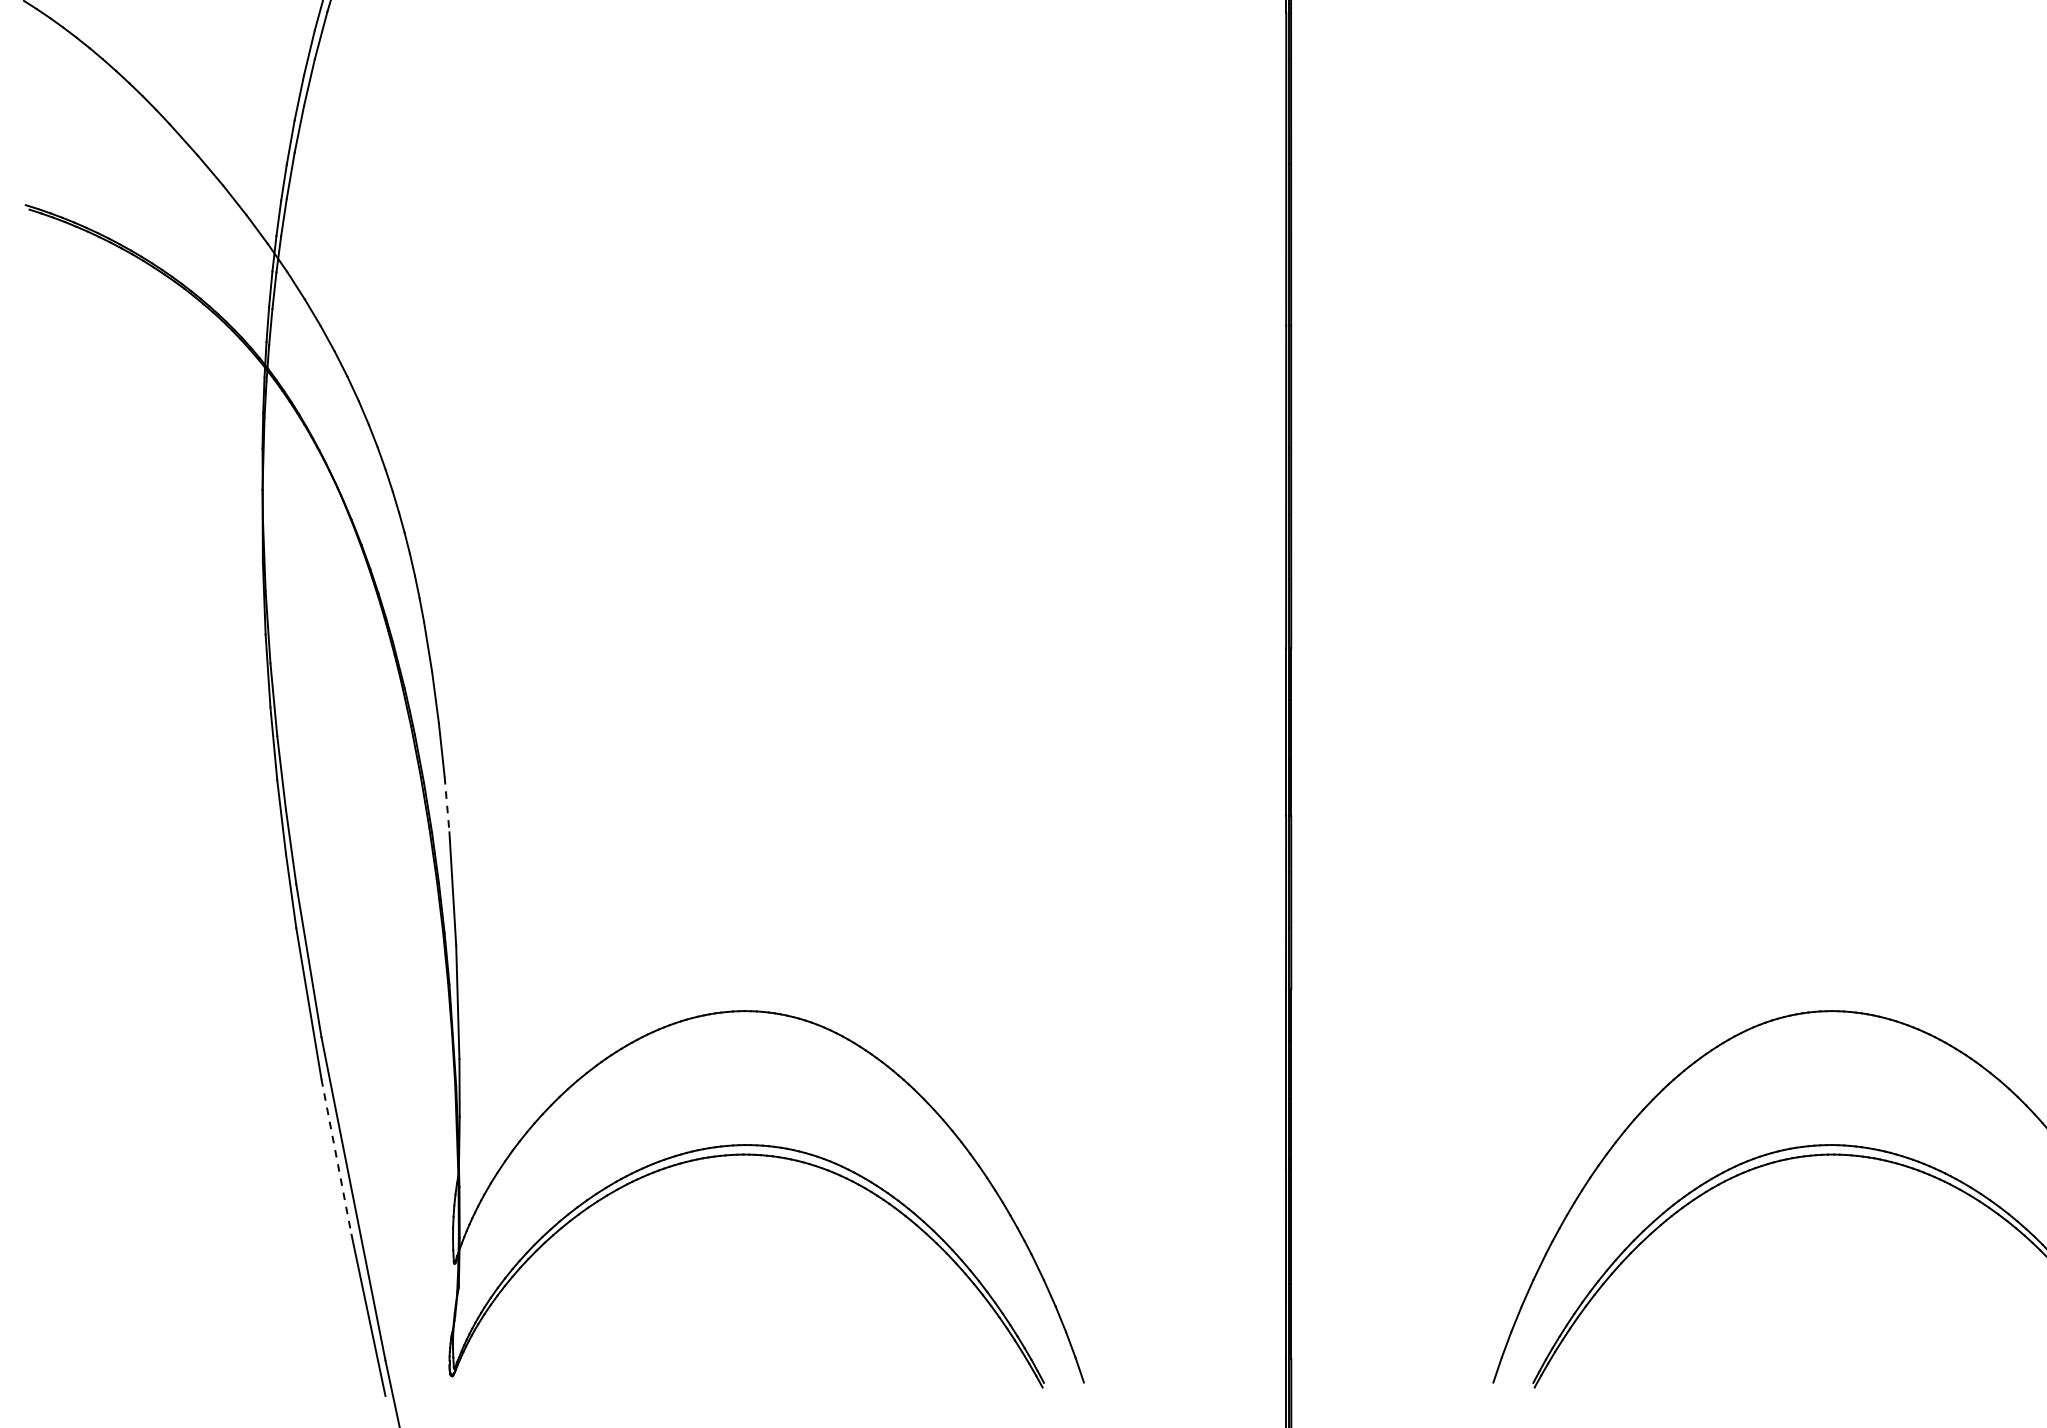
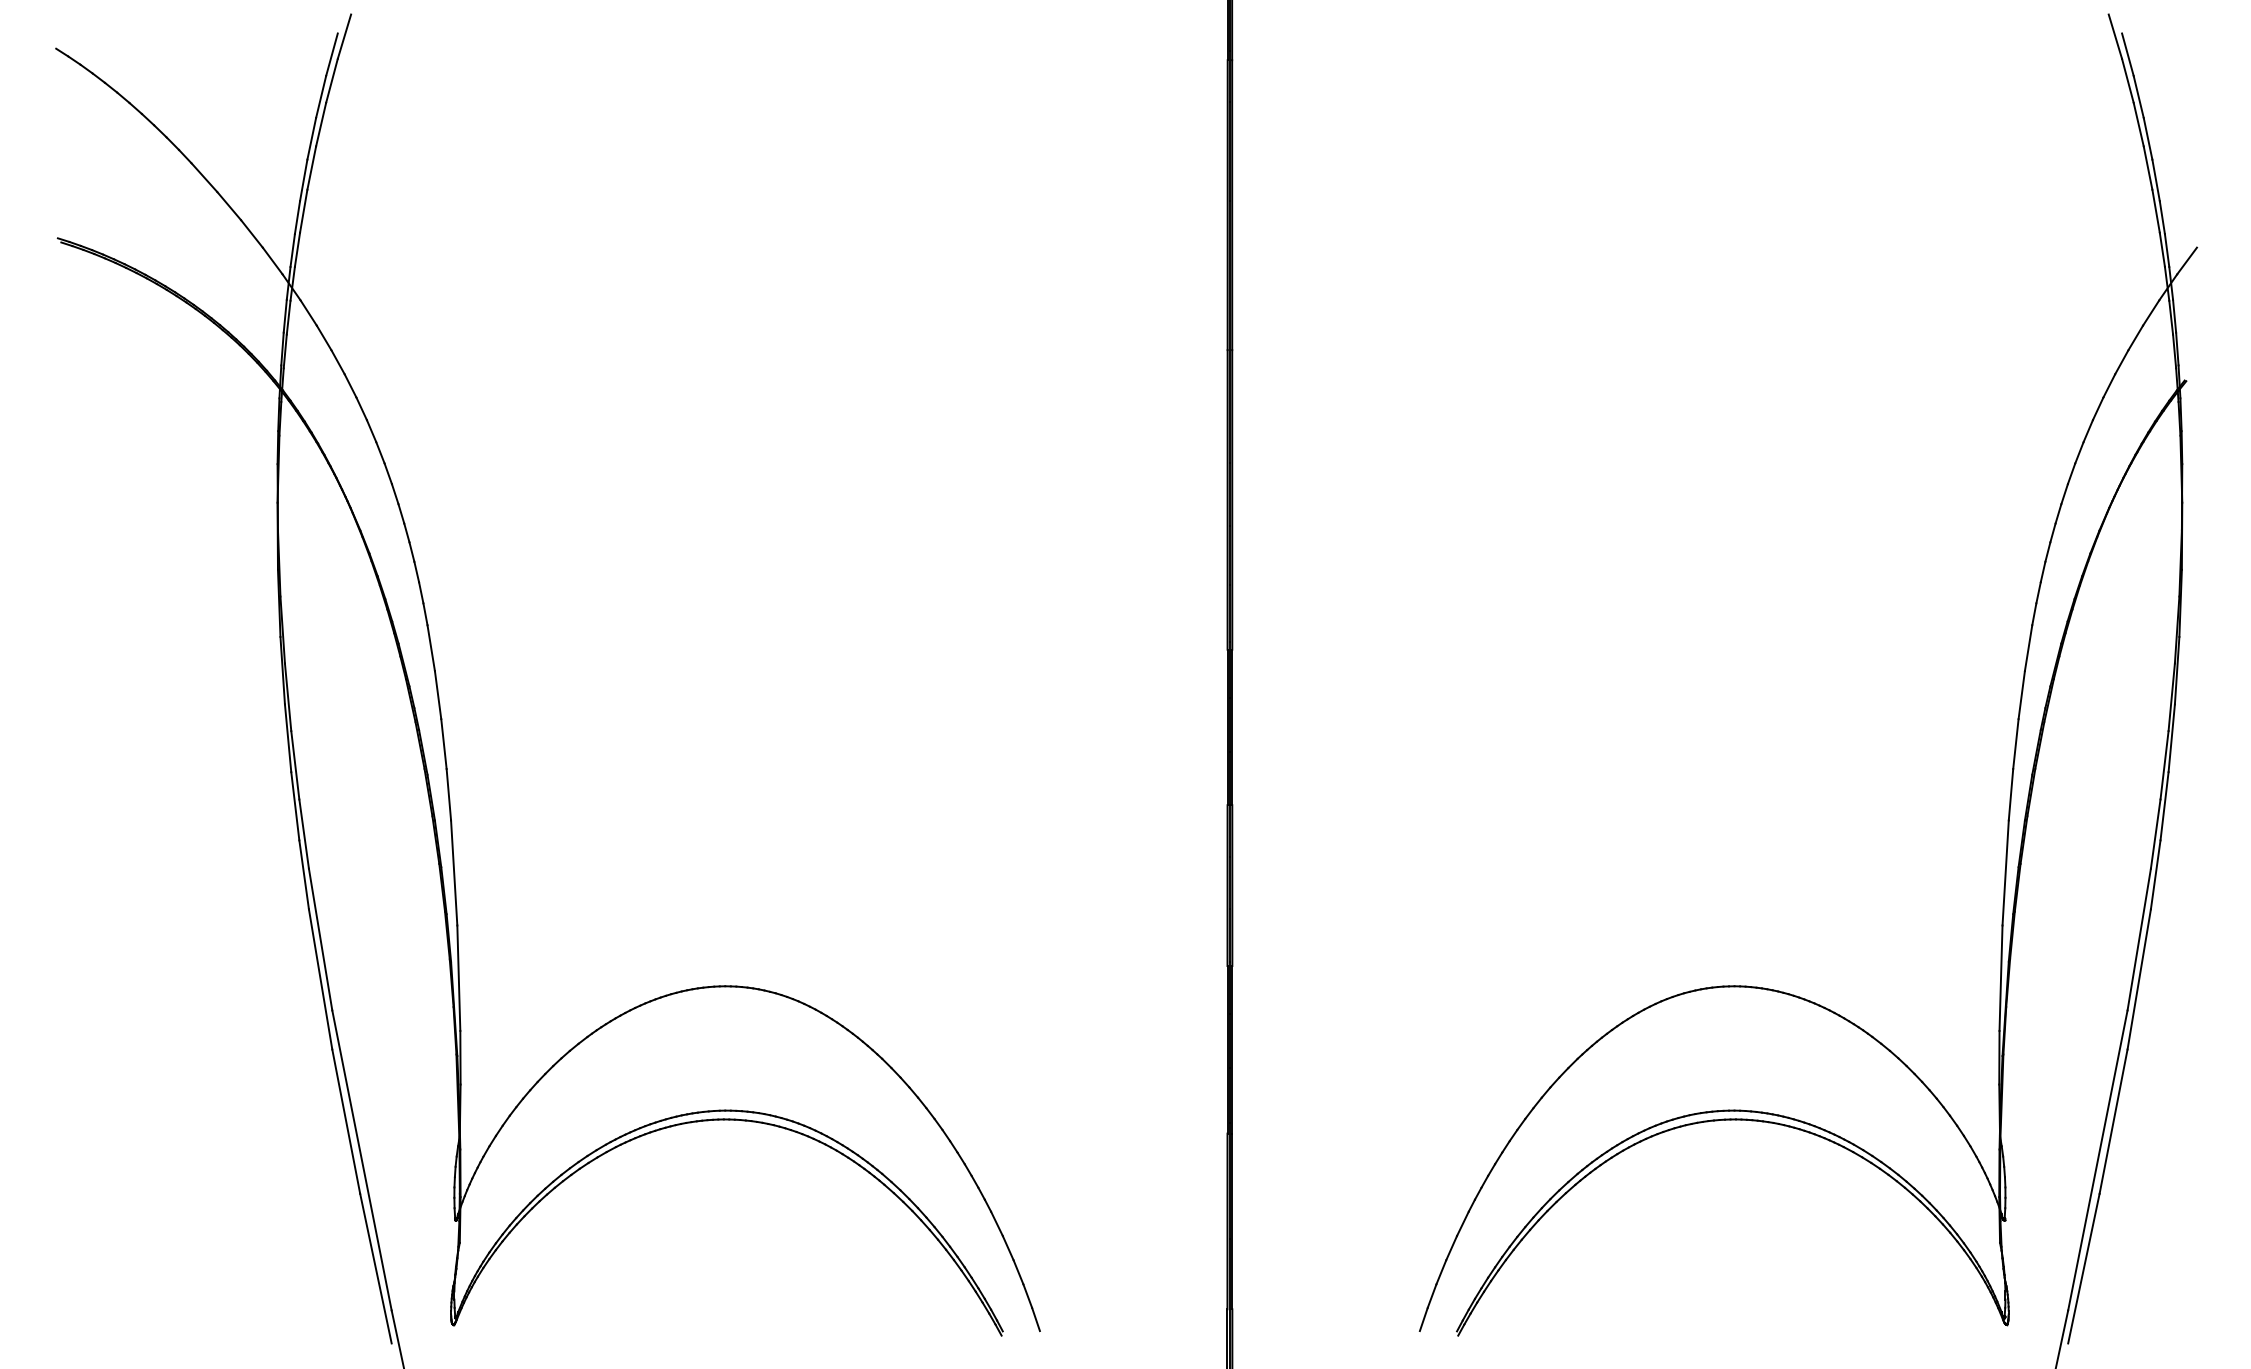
line: (446, 804) -> (448, 794), dashed -> solid
line: (336, 1156) -> (346, 1121), dashed -> solid

